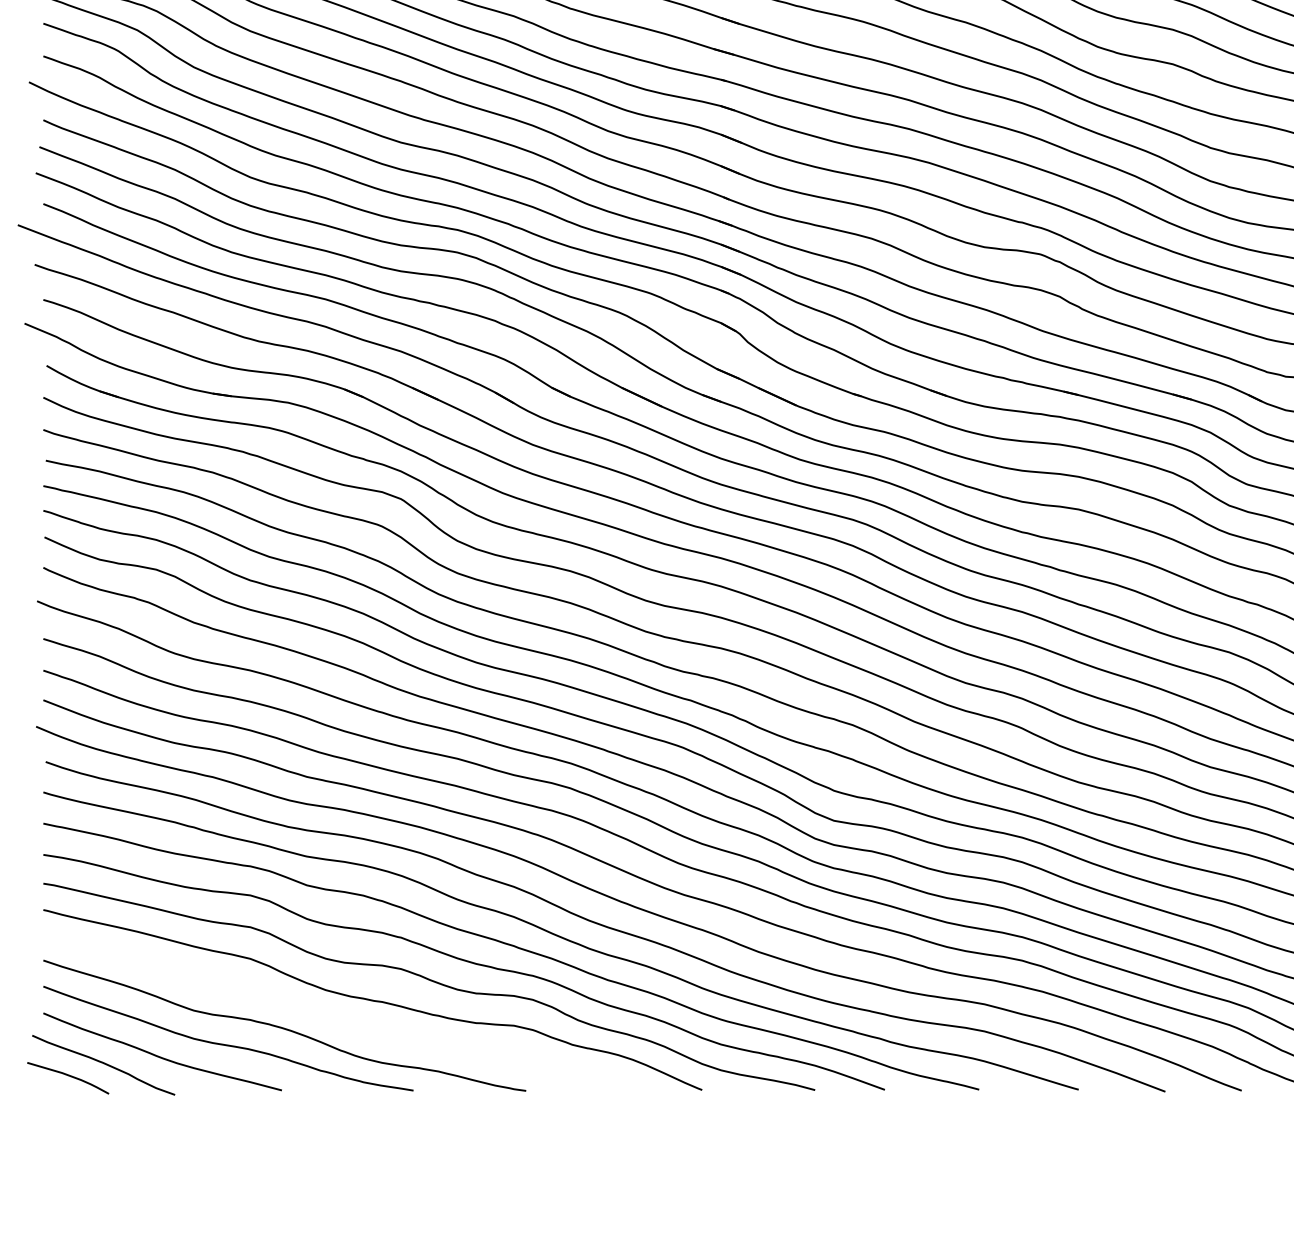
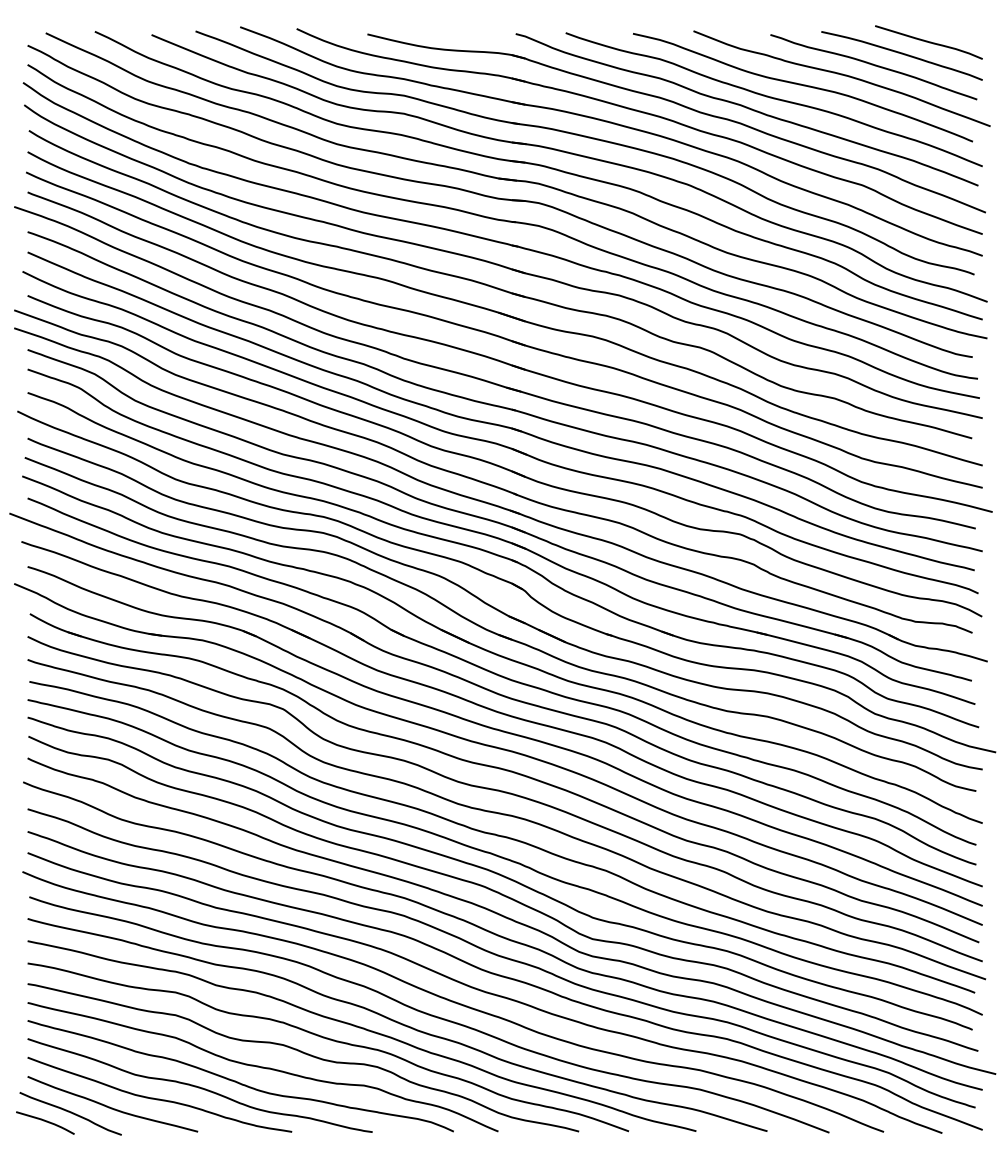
curve: (338, 1020) -> (238, 1081), added

